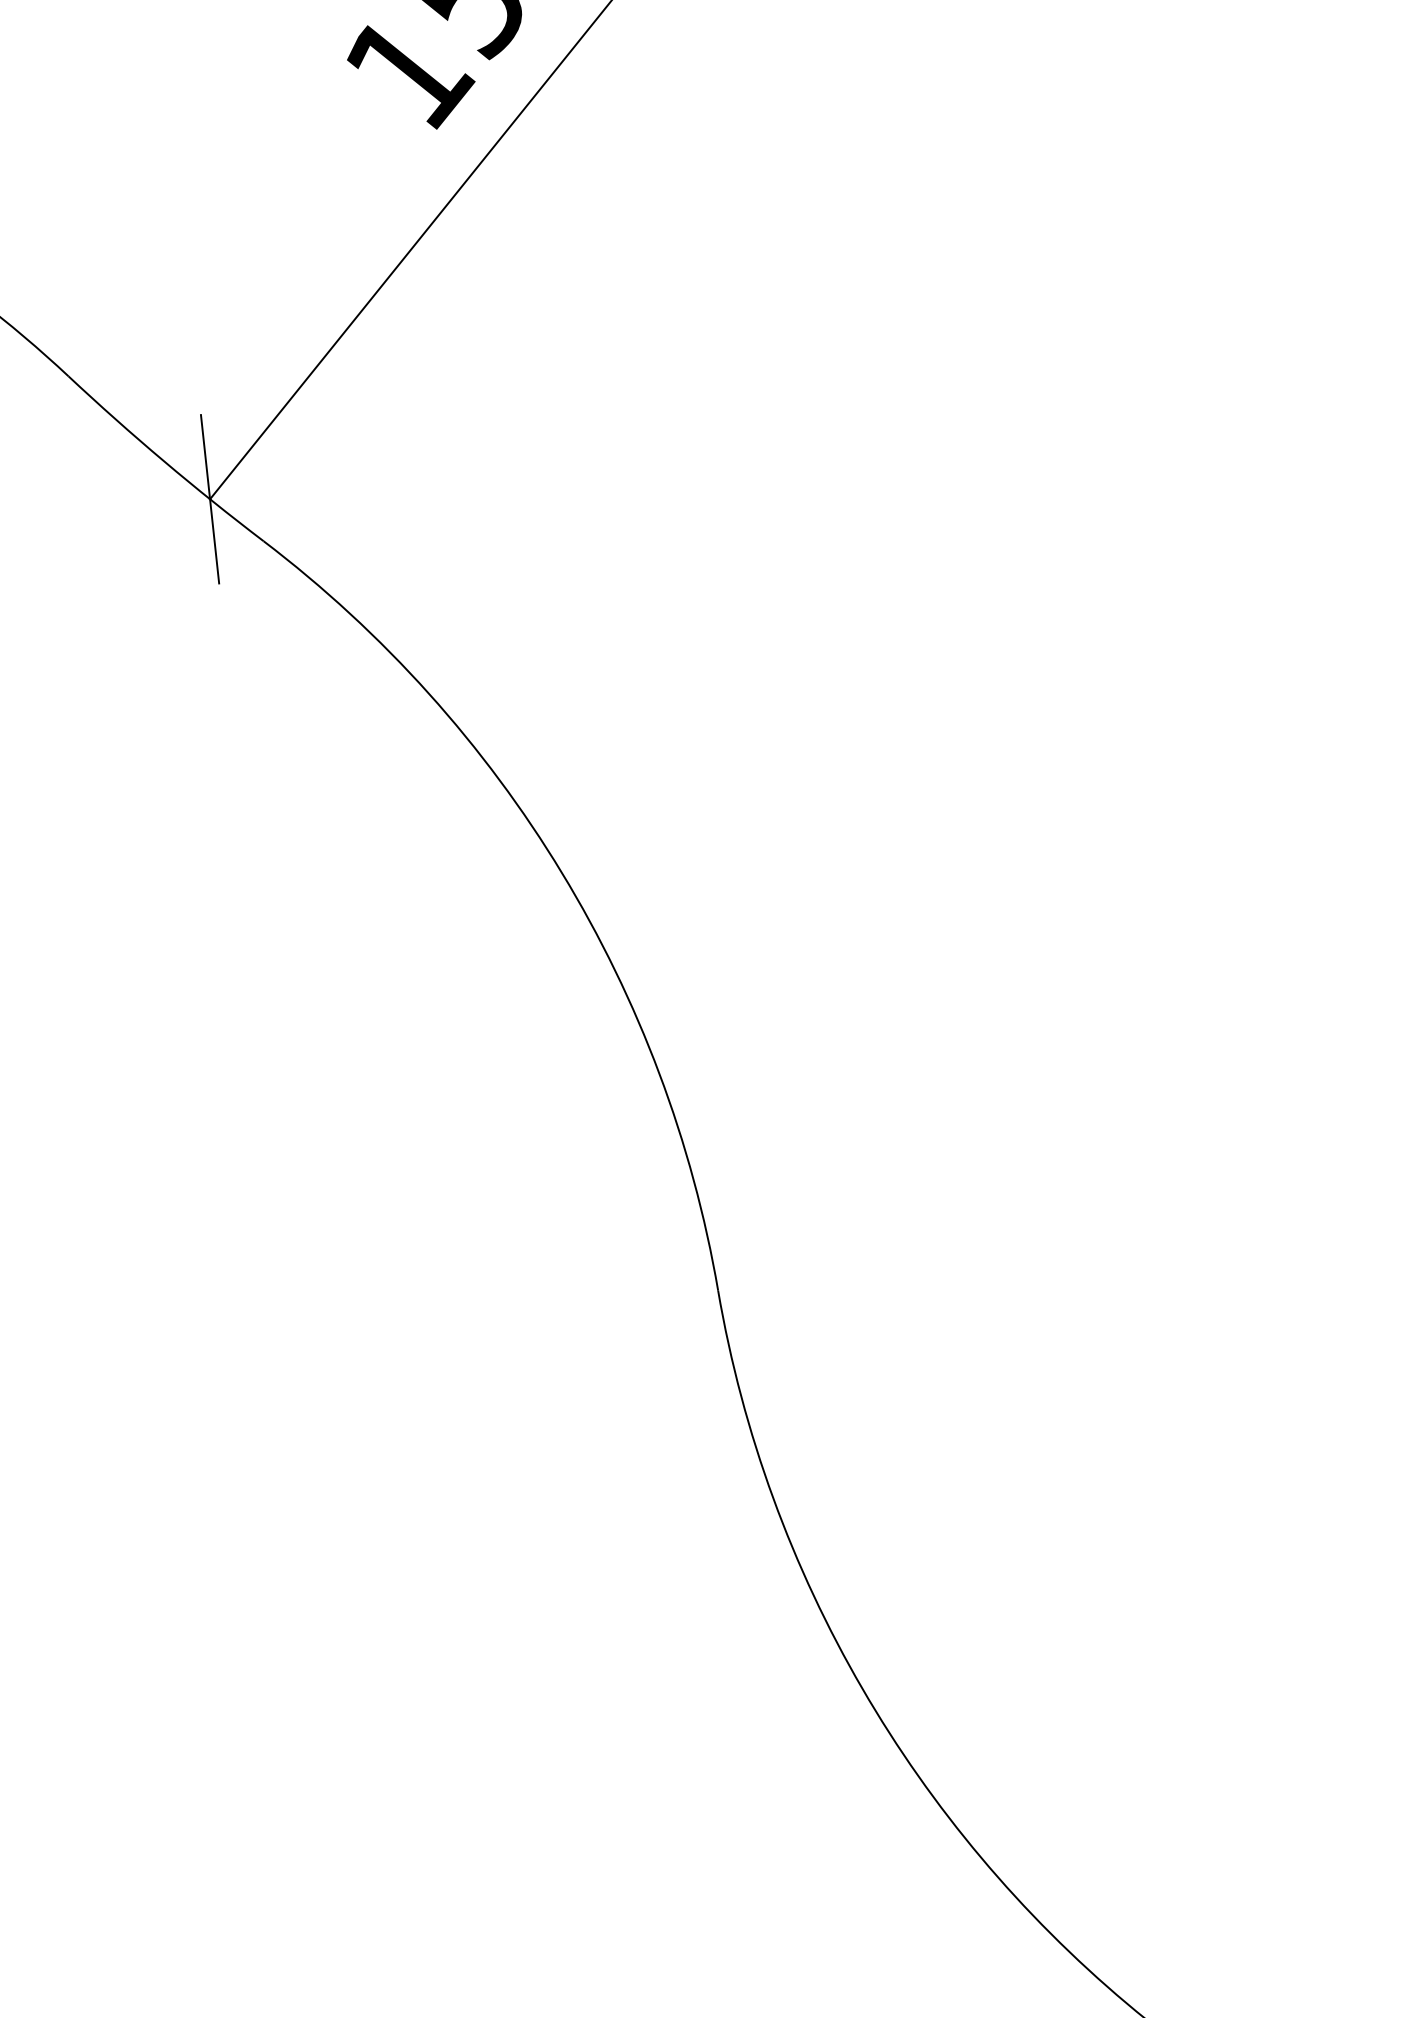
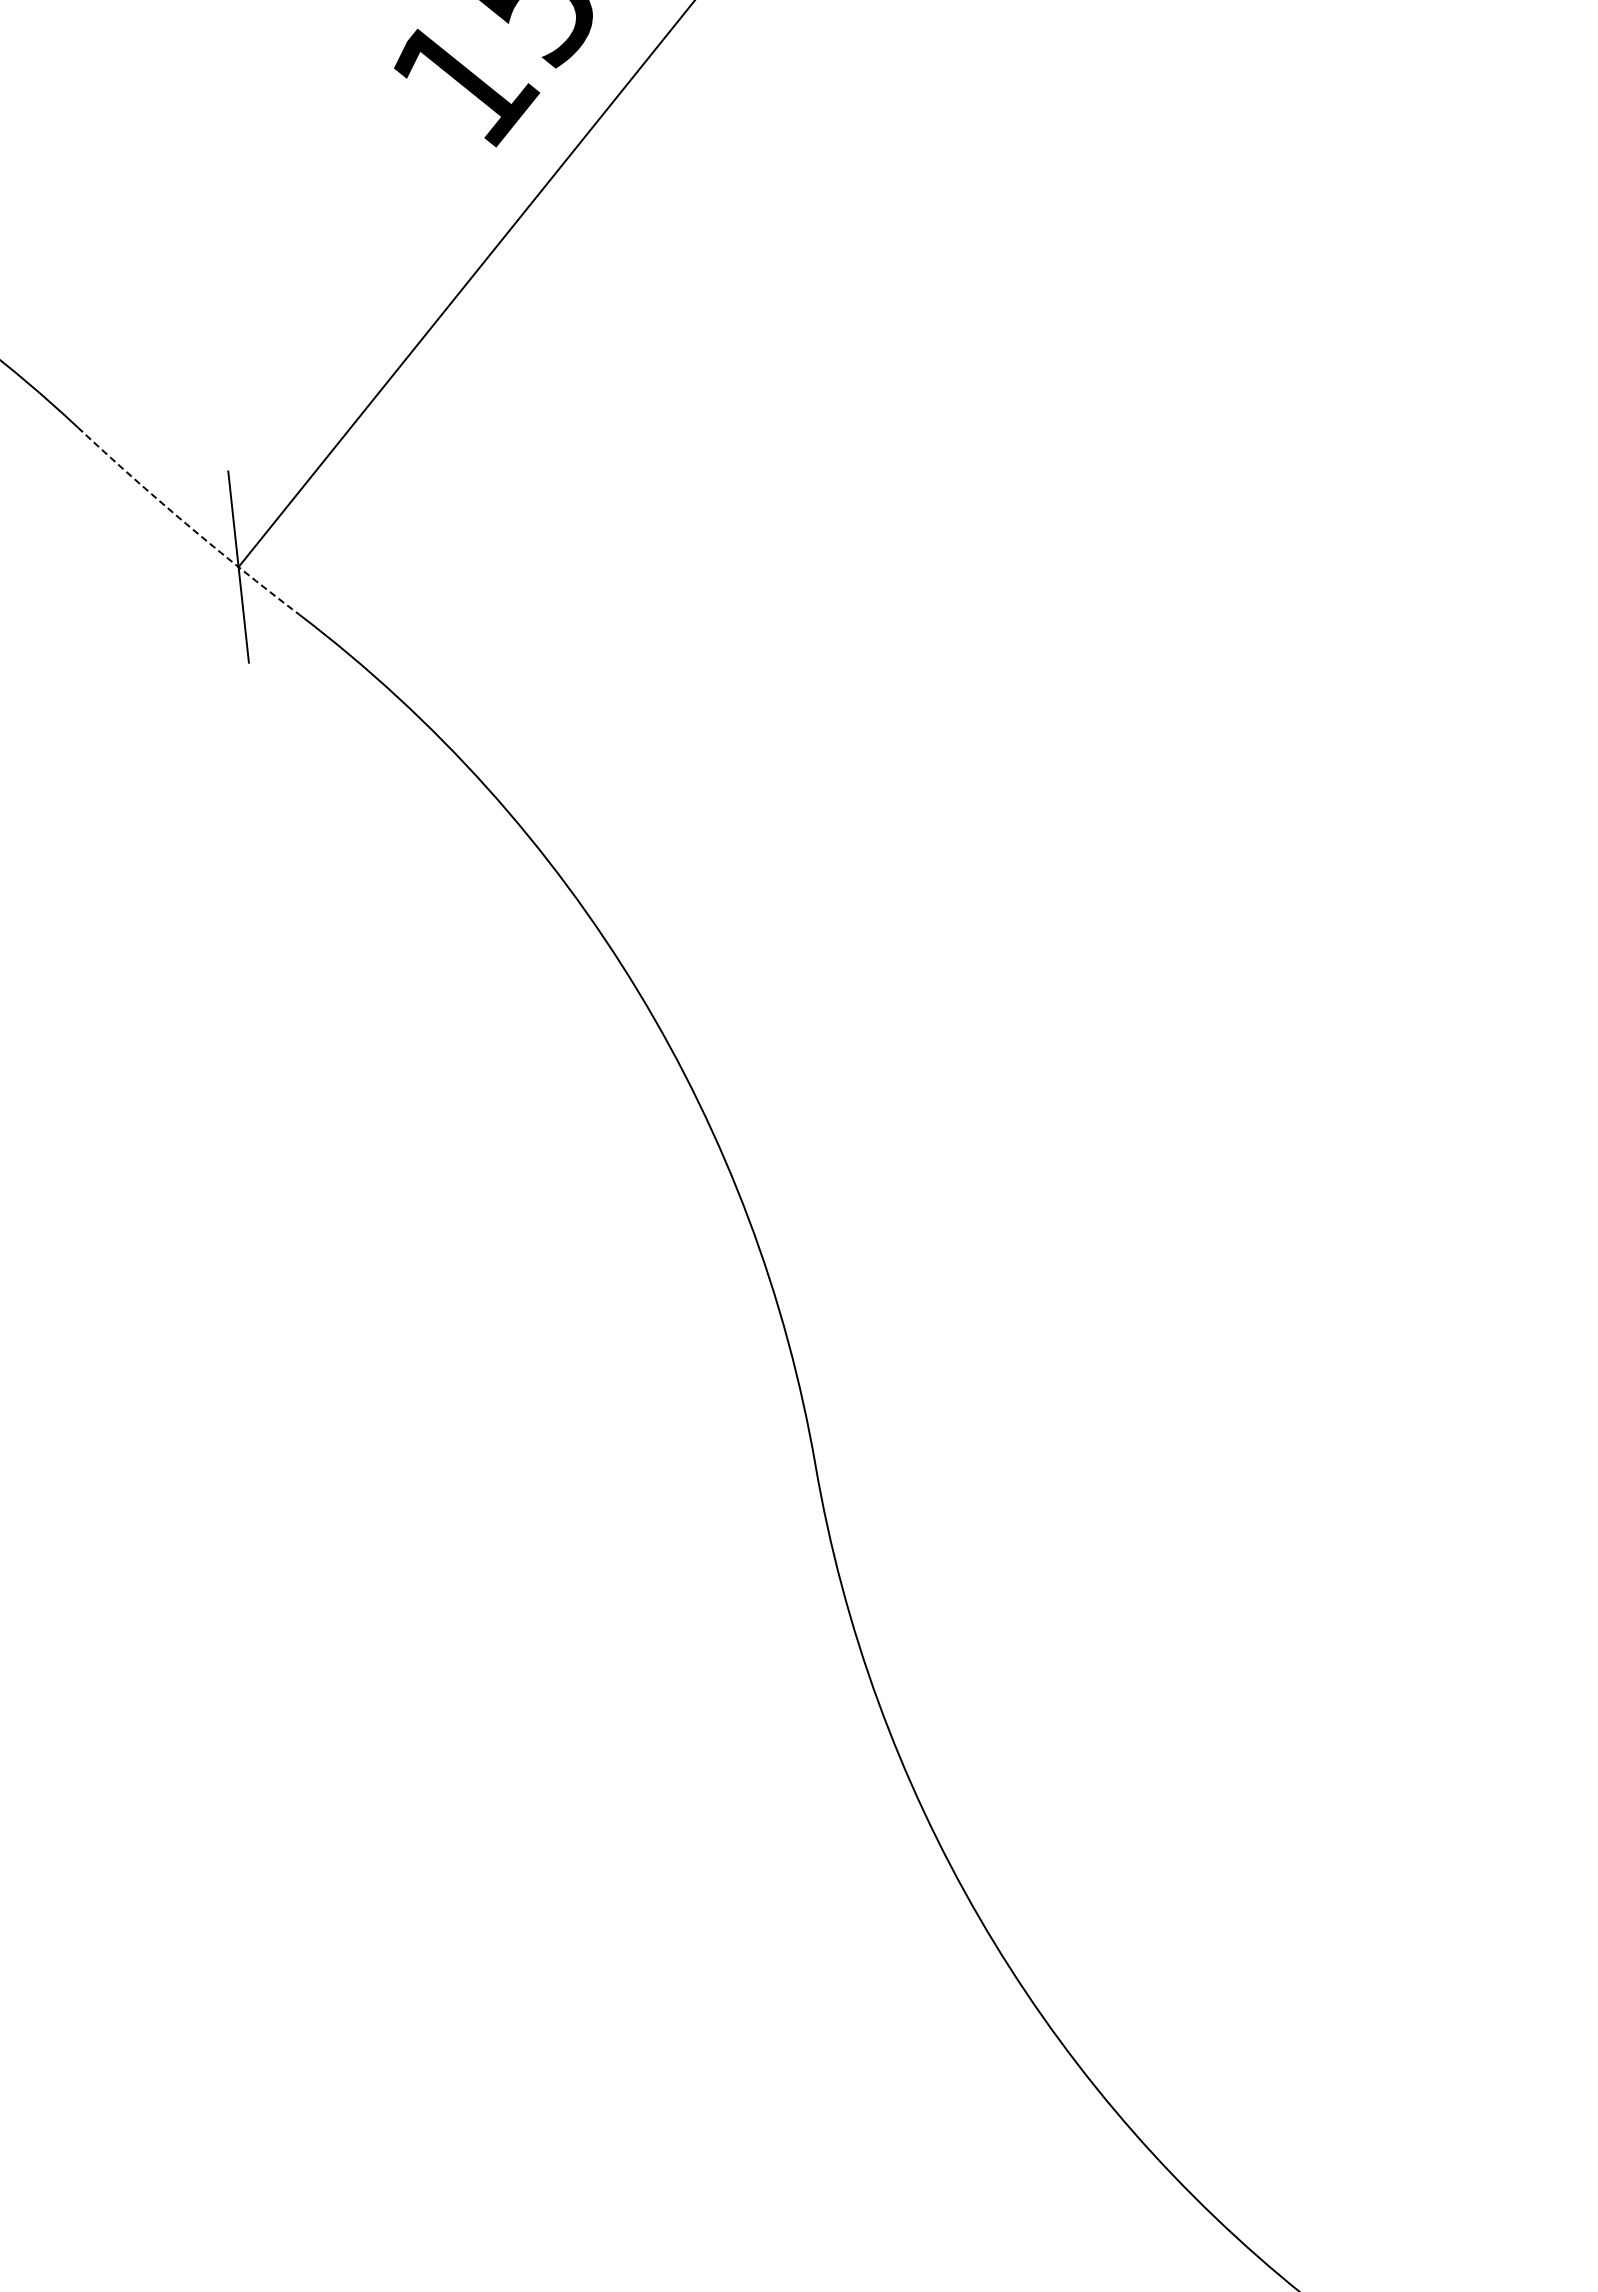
arc: (164, 460) -> (186, 523), solid -> dashed

